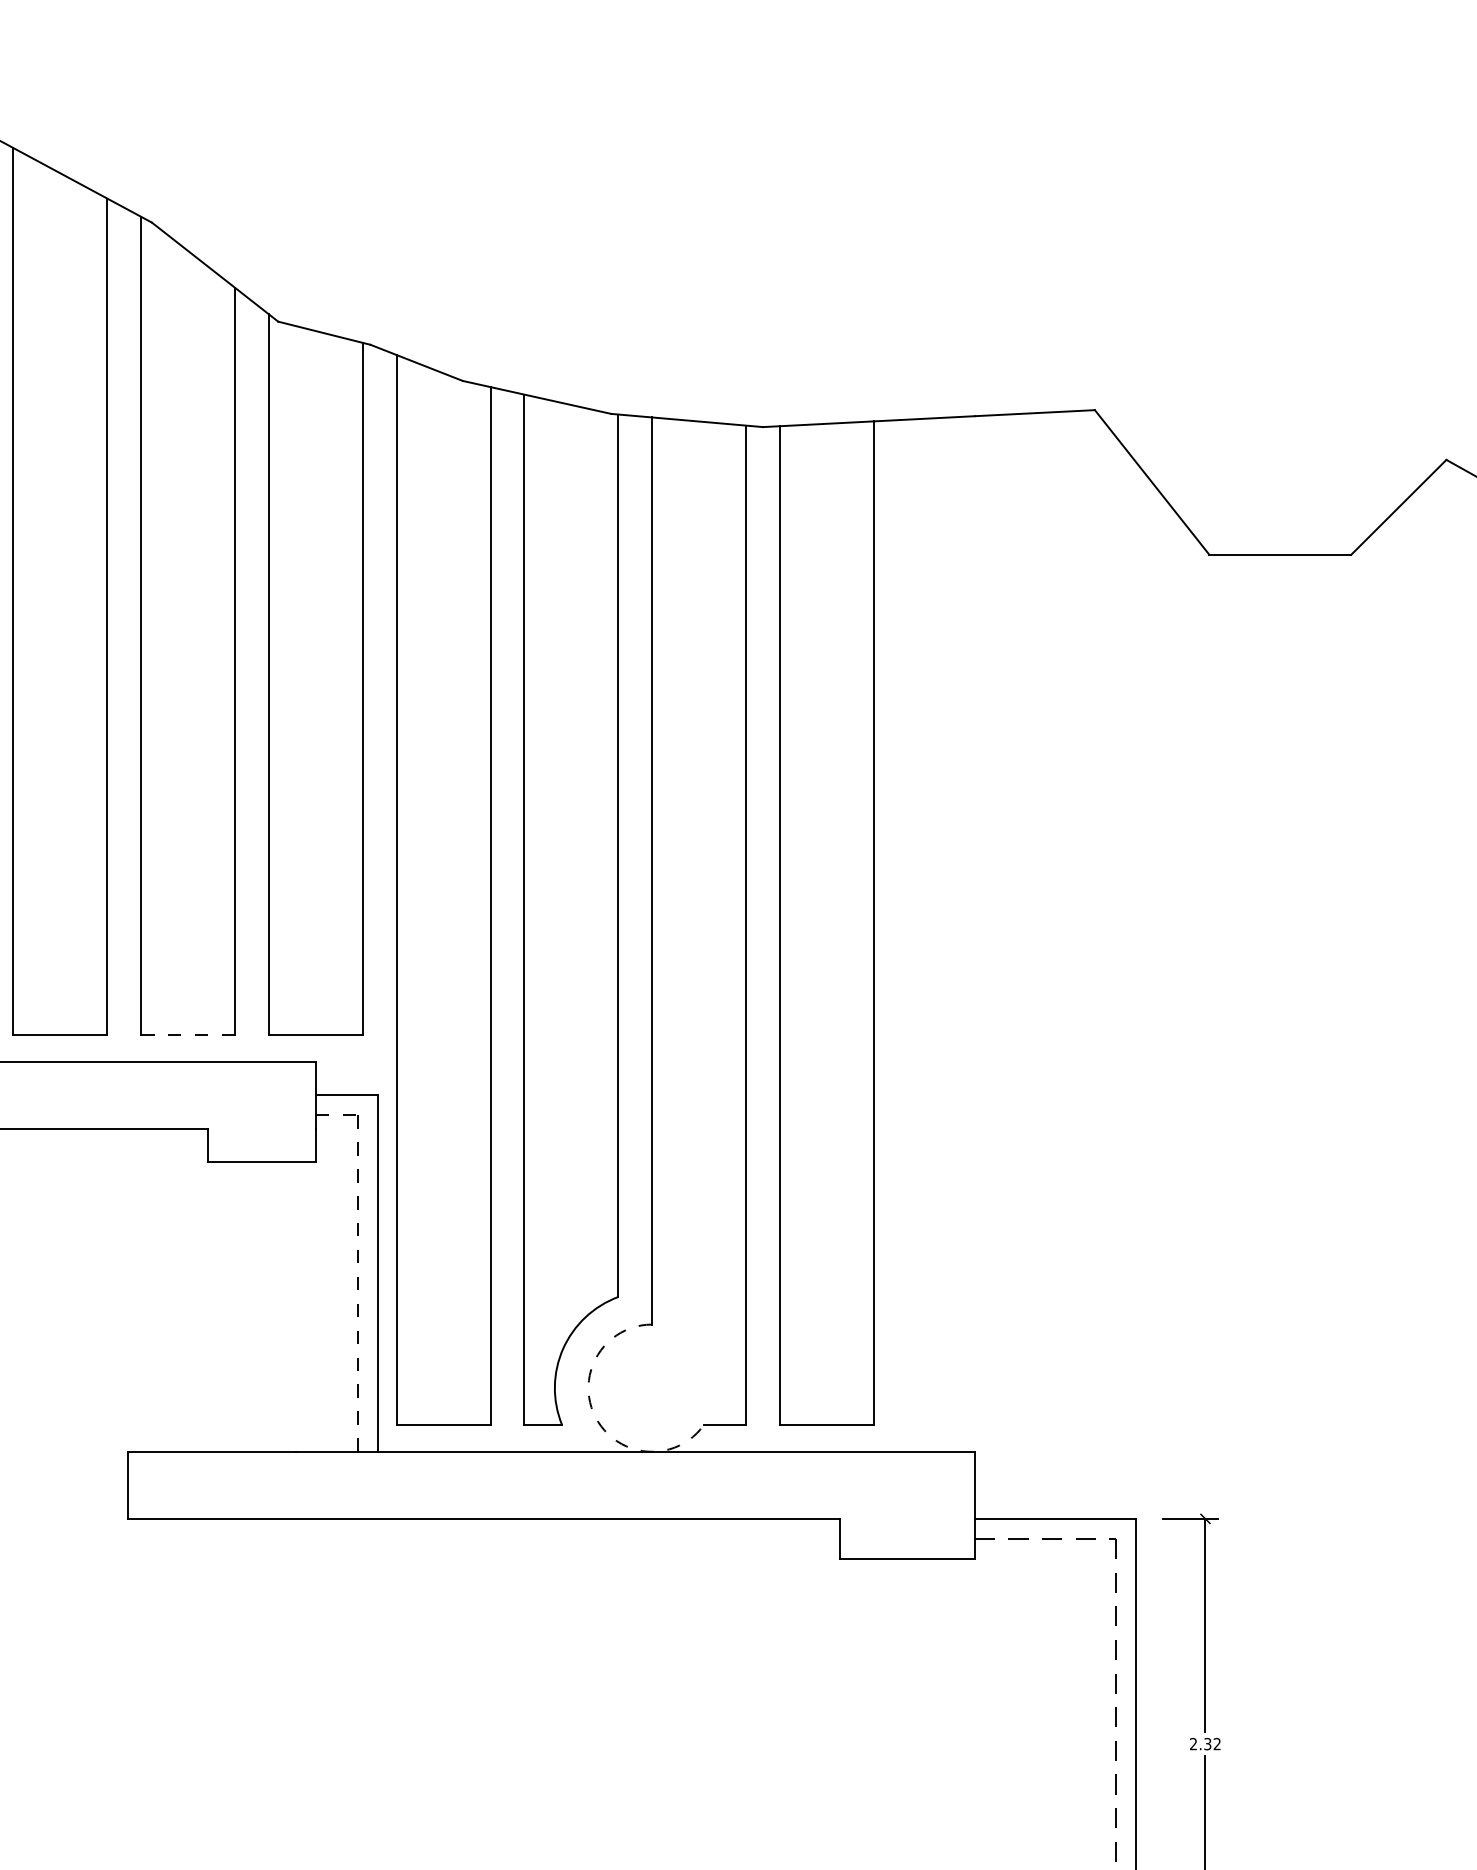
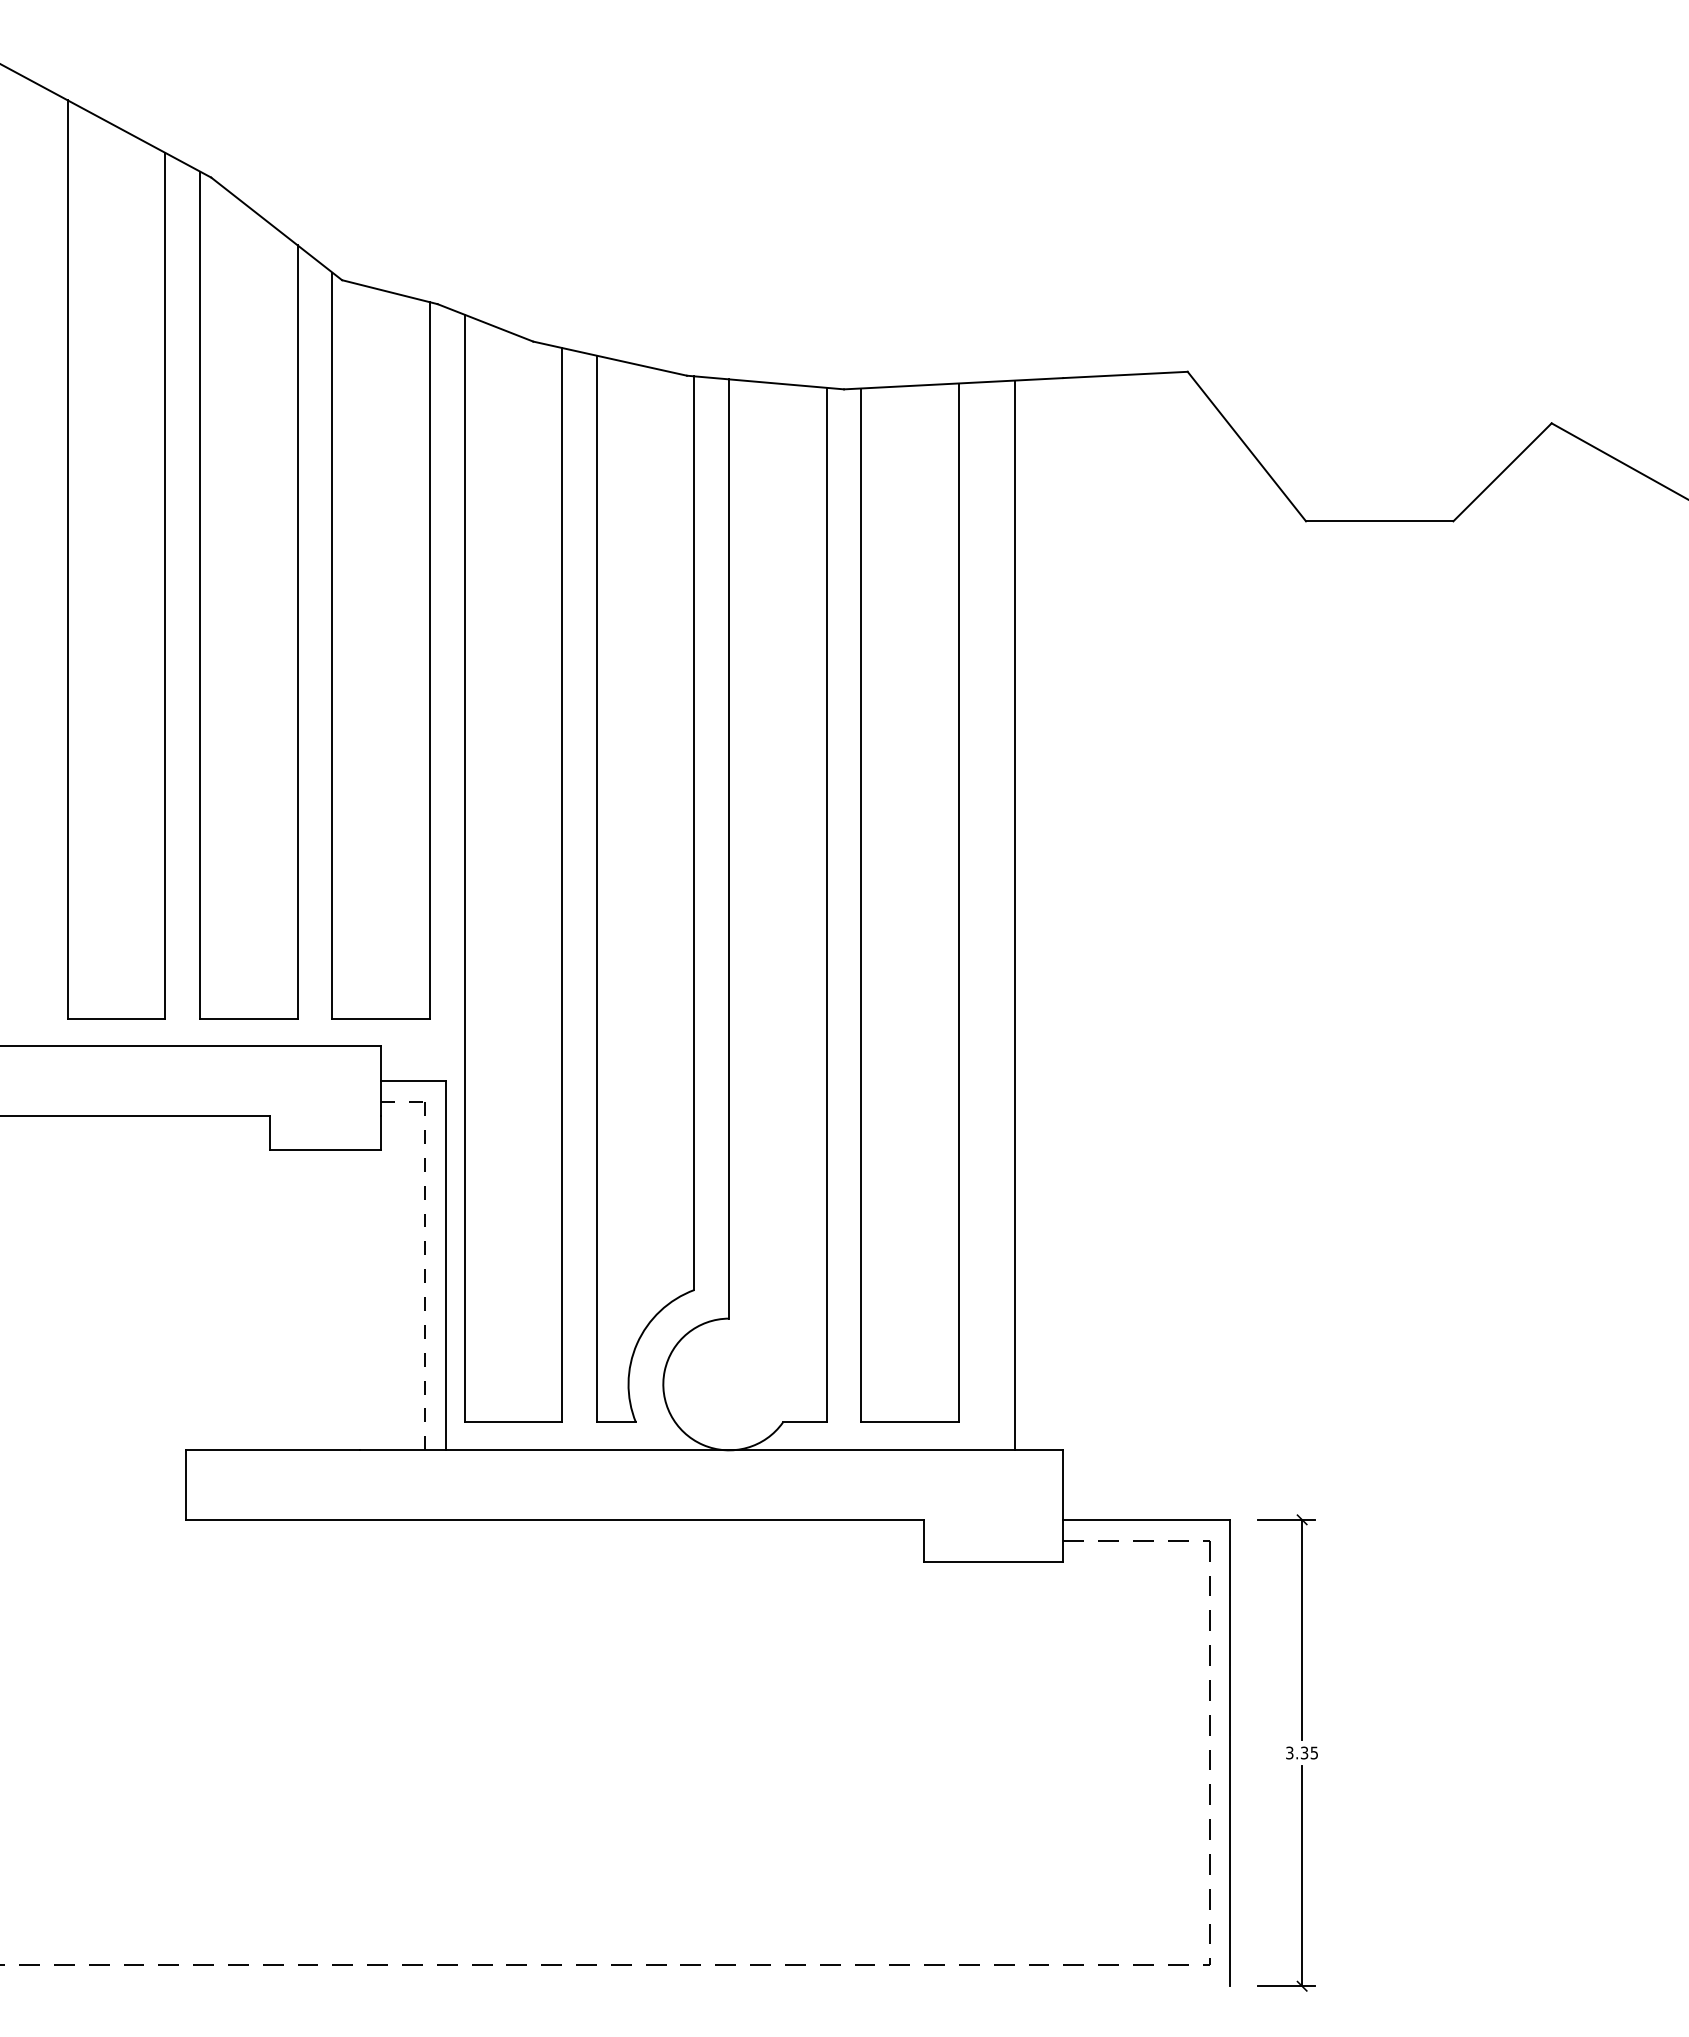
line: (927, 935) -> (1014, 915), added
line: (187, 1034) -> (248, 1018), dashed -> solid
arc: (595, 1417) -> (670, 1414), dashed -> solid
text: (1204, 1743) -> (1301, 1752), 2.32 -> 3.35

